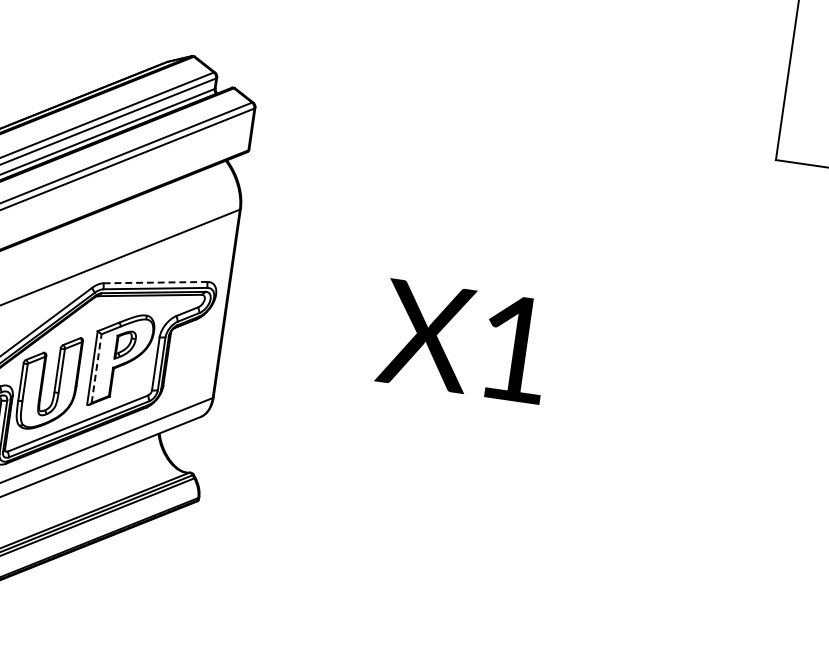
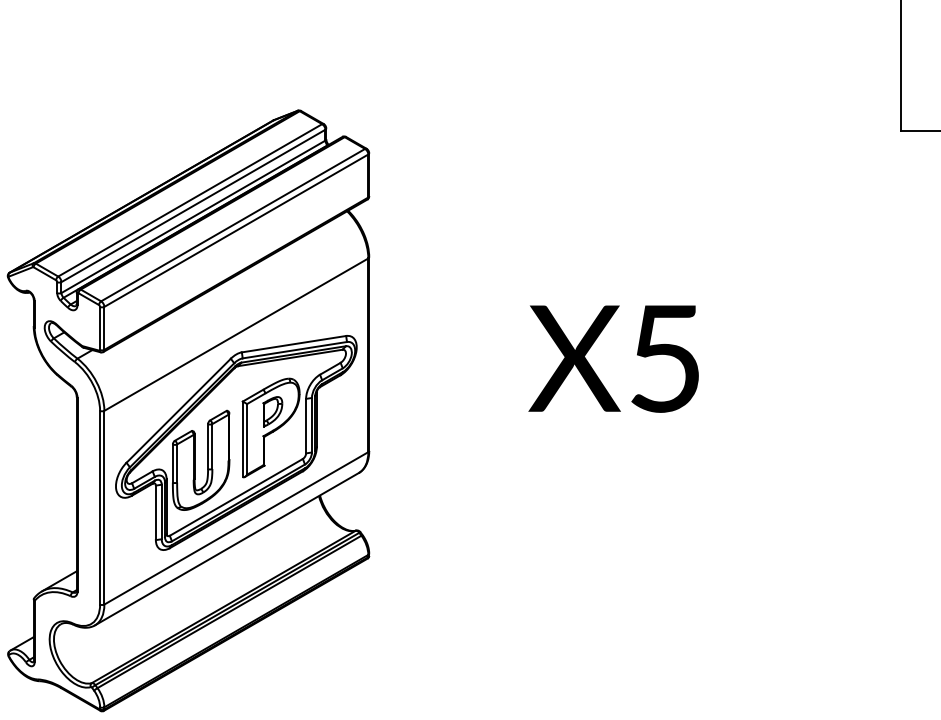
line: (155, 282) -> (294, 344), dashed -> solid
text: (513, 348) -> (664, 358), X1 -> X5
line: (97, 367) -> (247, 438), dashed -> solid

